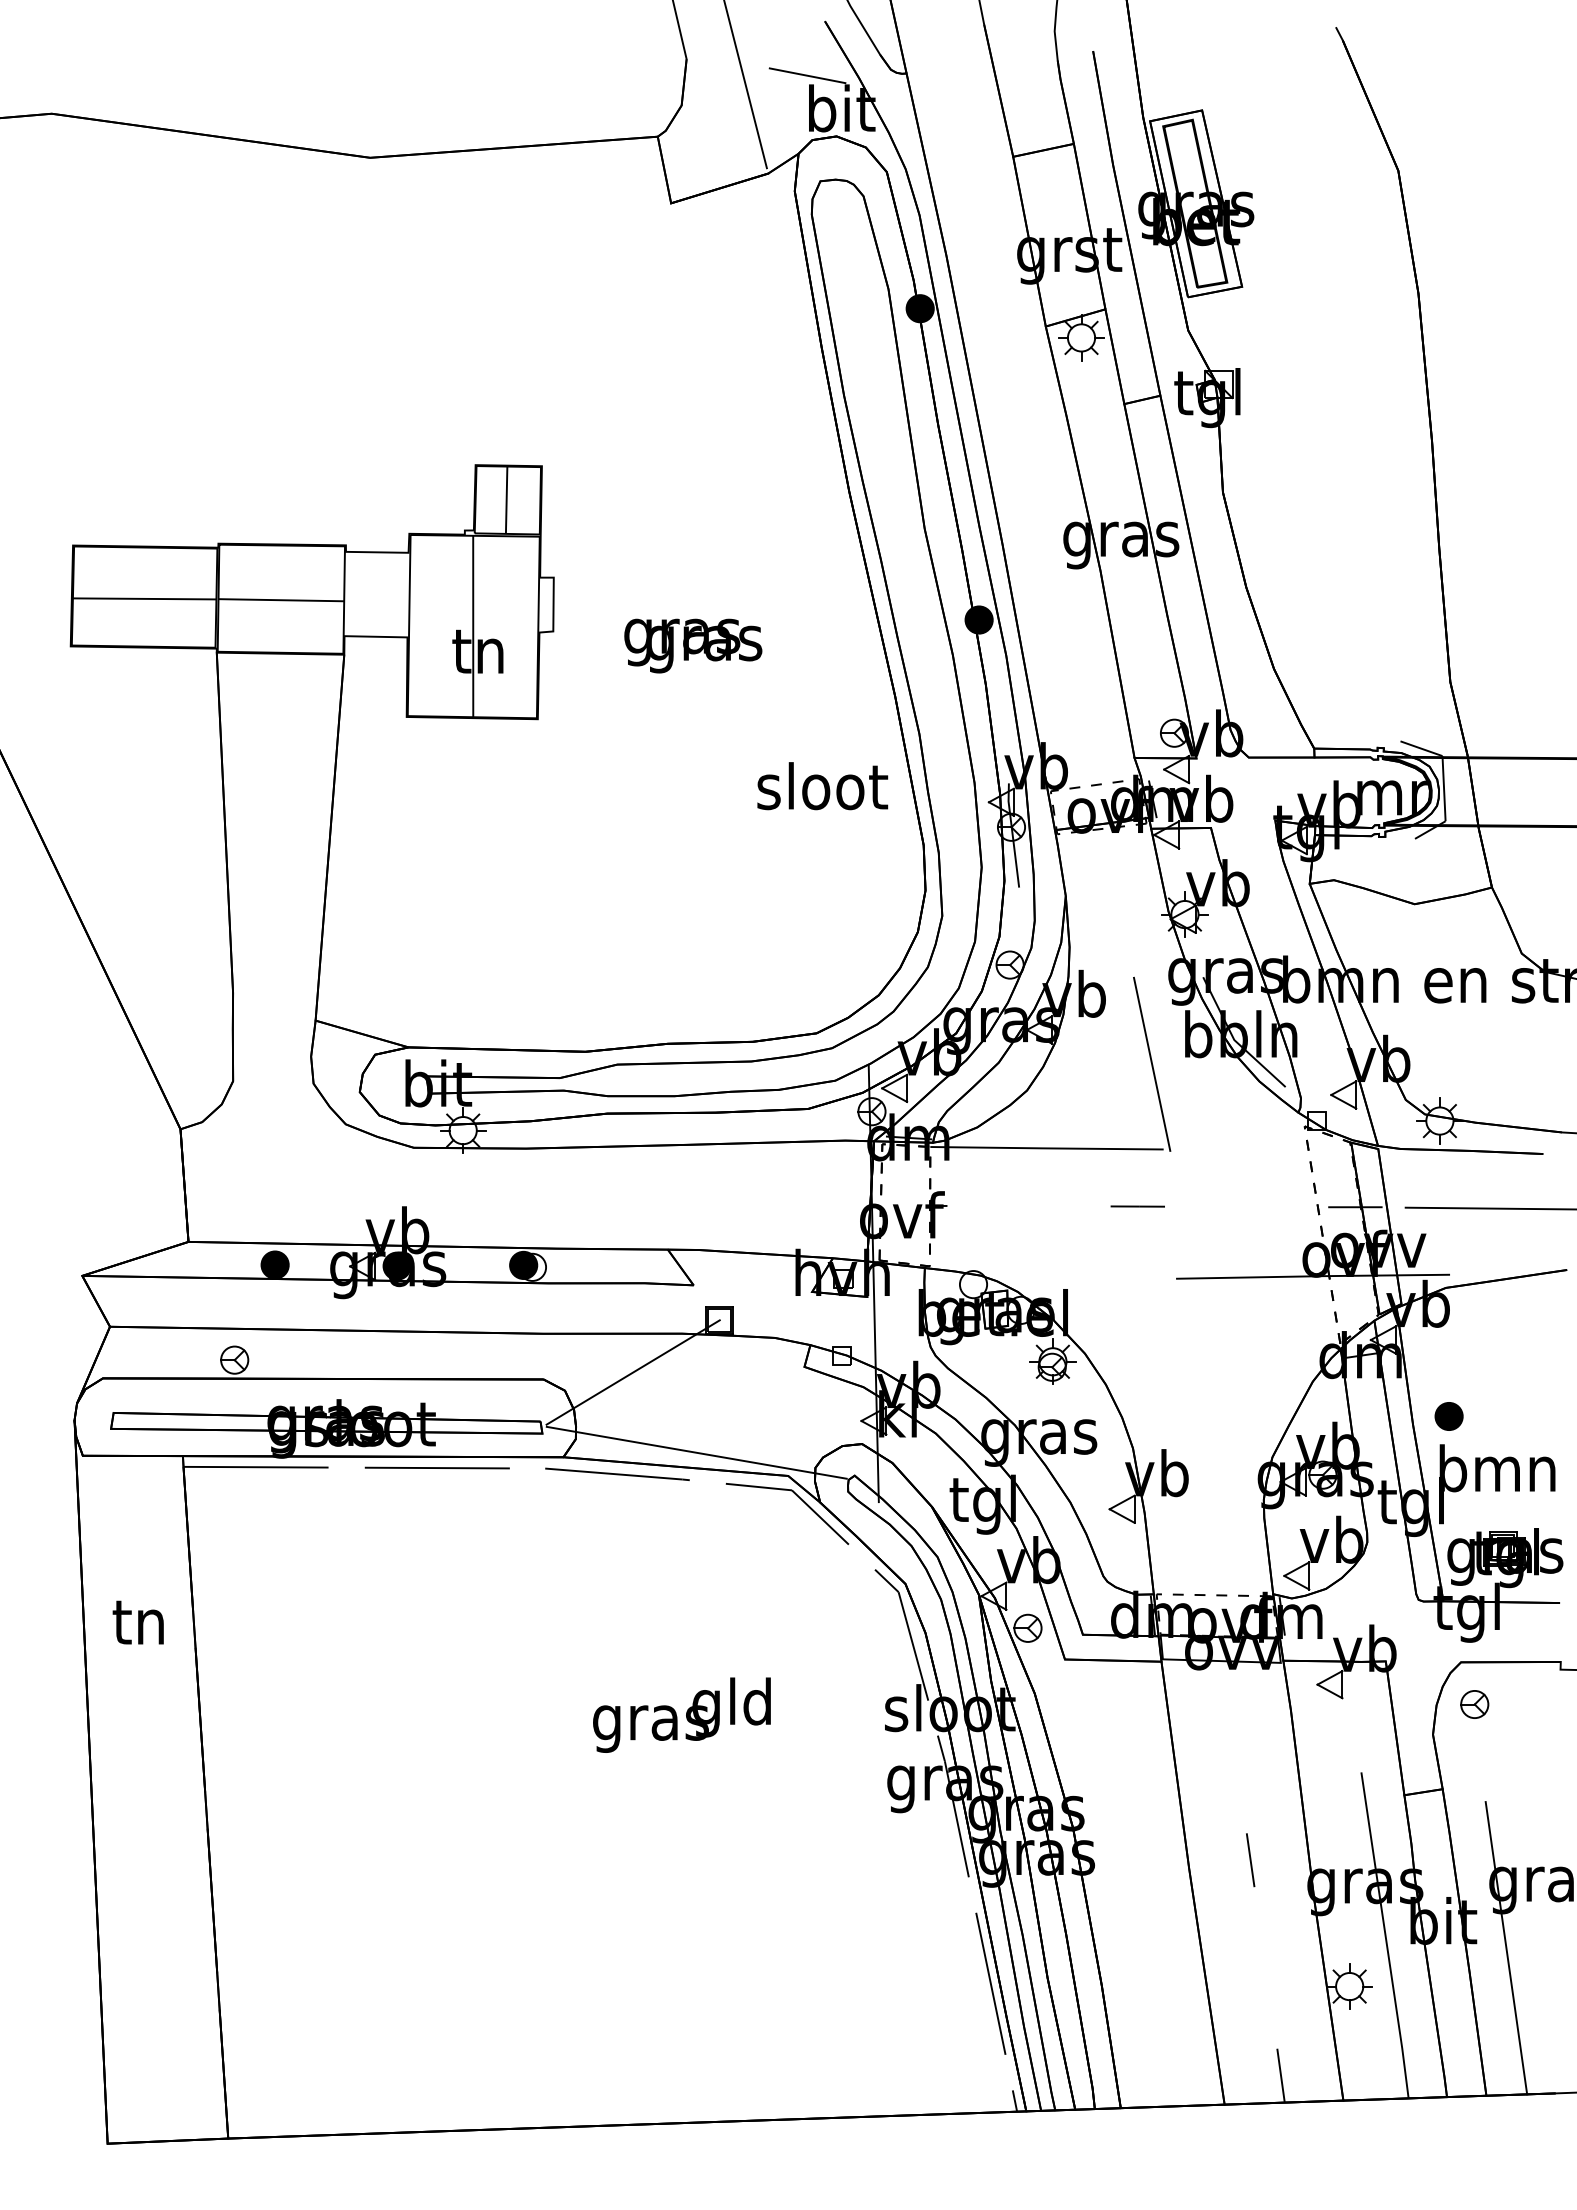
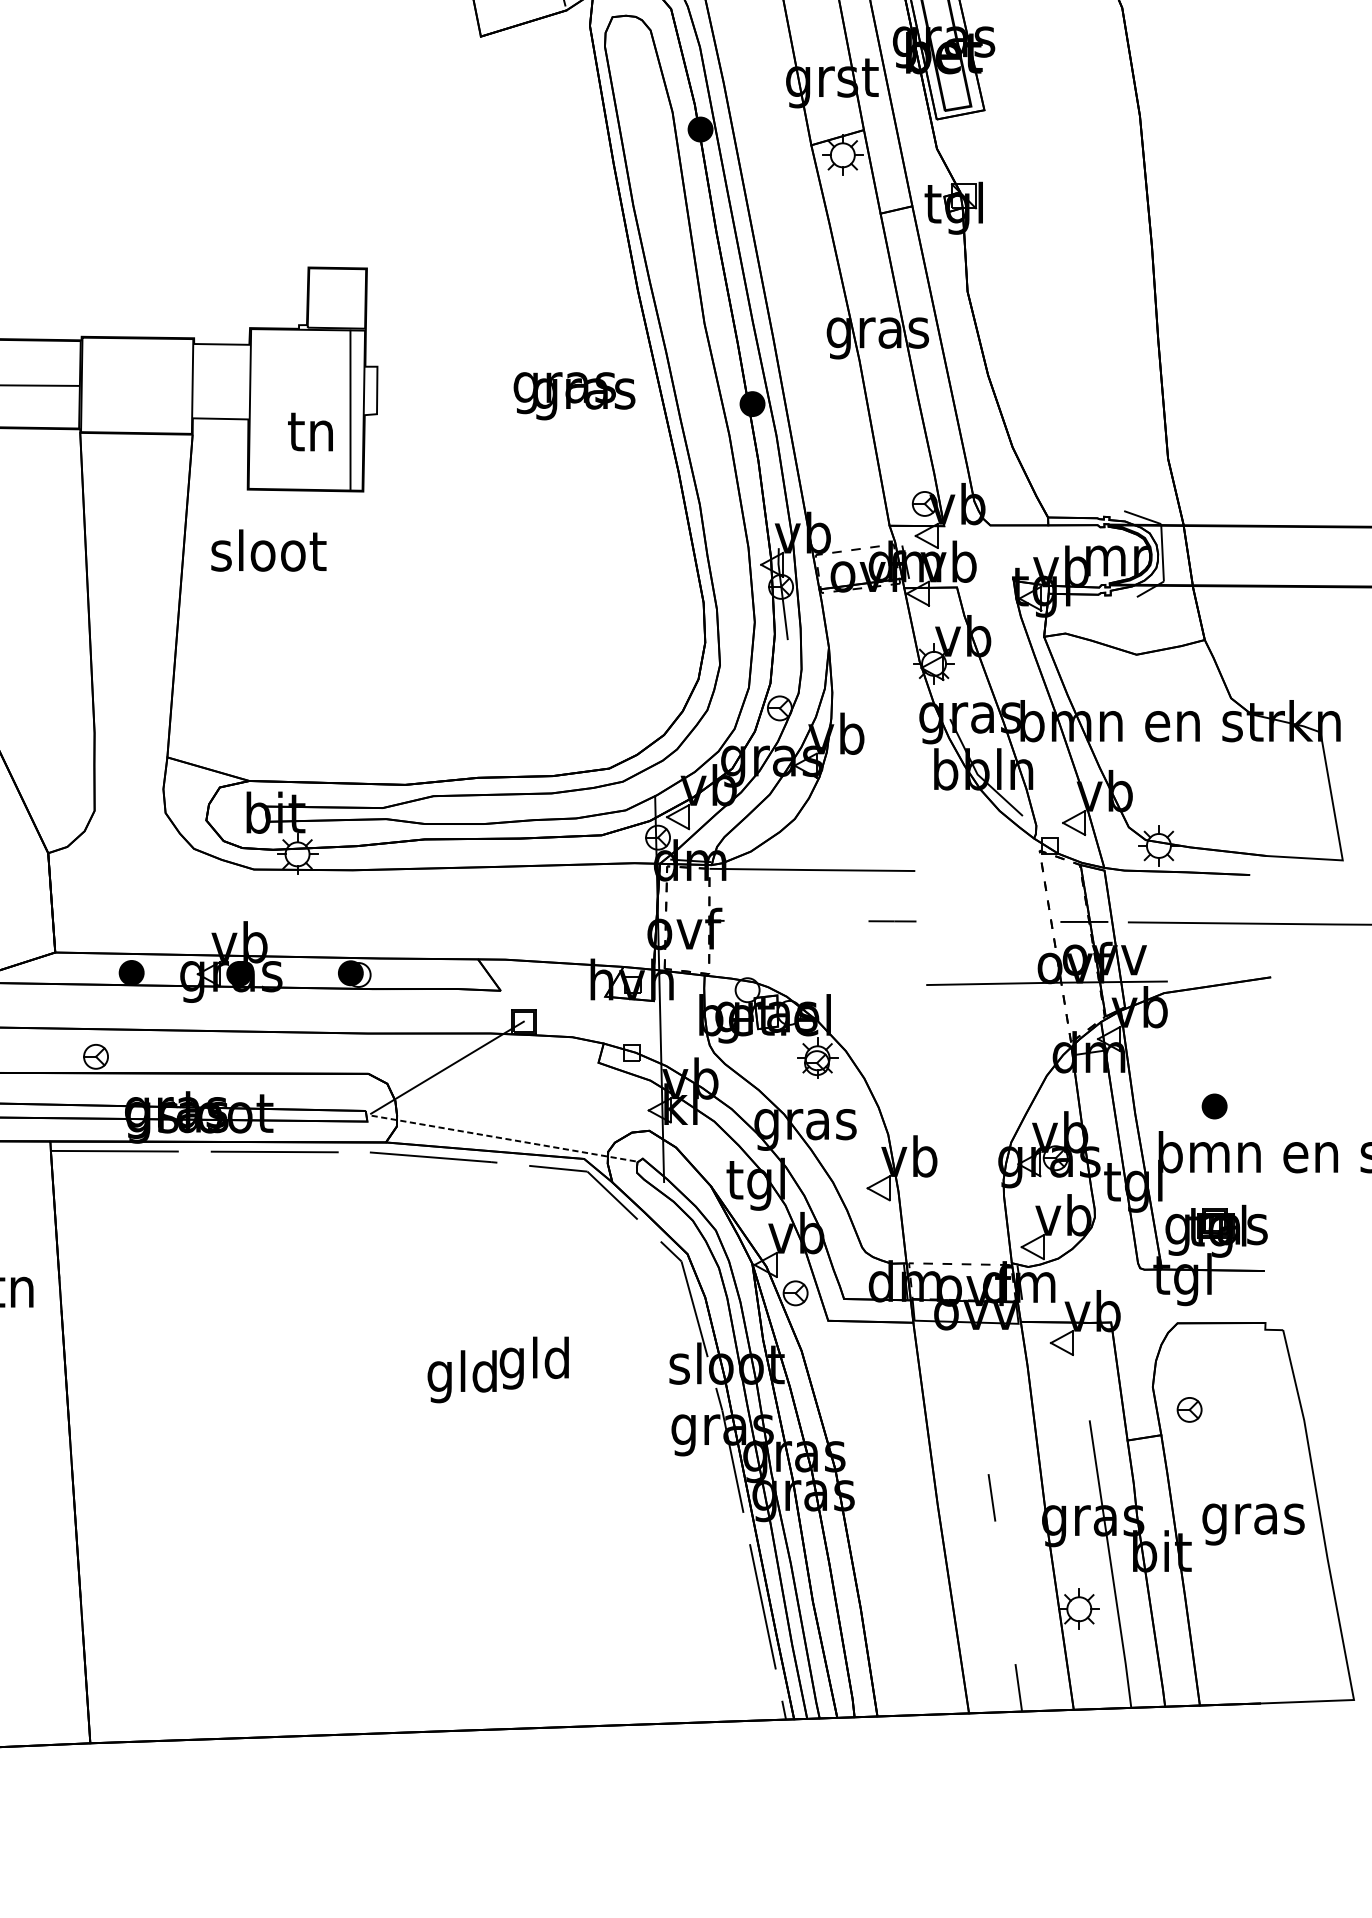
line: (506, 500) -> (335, 298), removed
line: (281, 600) -> (137, 386), removed
line: (473, 626) -> (350, 409), moved
text: (693, 645) -> (574, 395), moved
text: (822, 786) -> (268, 550), moved
line: (1151, 1063) -> (904, 795), removed
part: (1448, 1416) -> (1214, 1106), moved
line: (696, 1452) -> (503, 1138), solid -> dashed
part: (1474, 1704) -> (1189, 1409), moved
text: (650, 1722) -> (462, 1376), gras -> gld
line: (1506, 1948) -> (1217, 1575), removed

